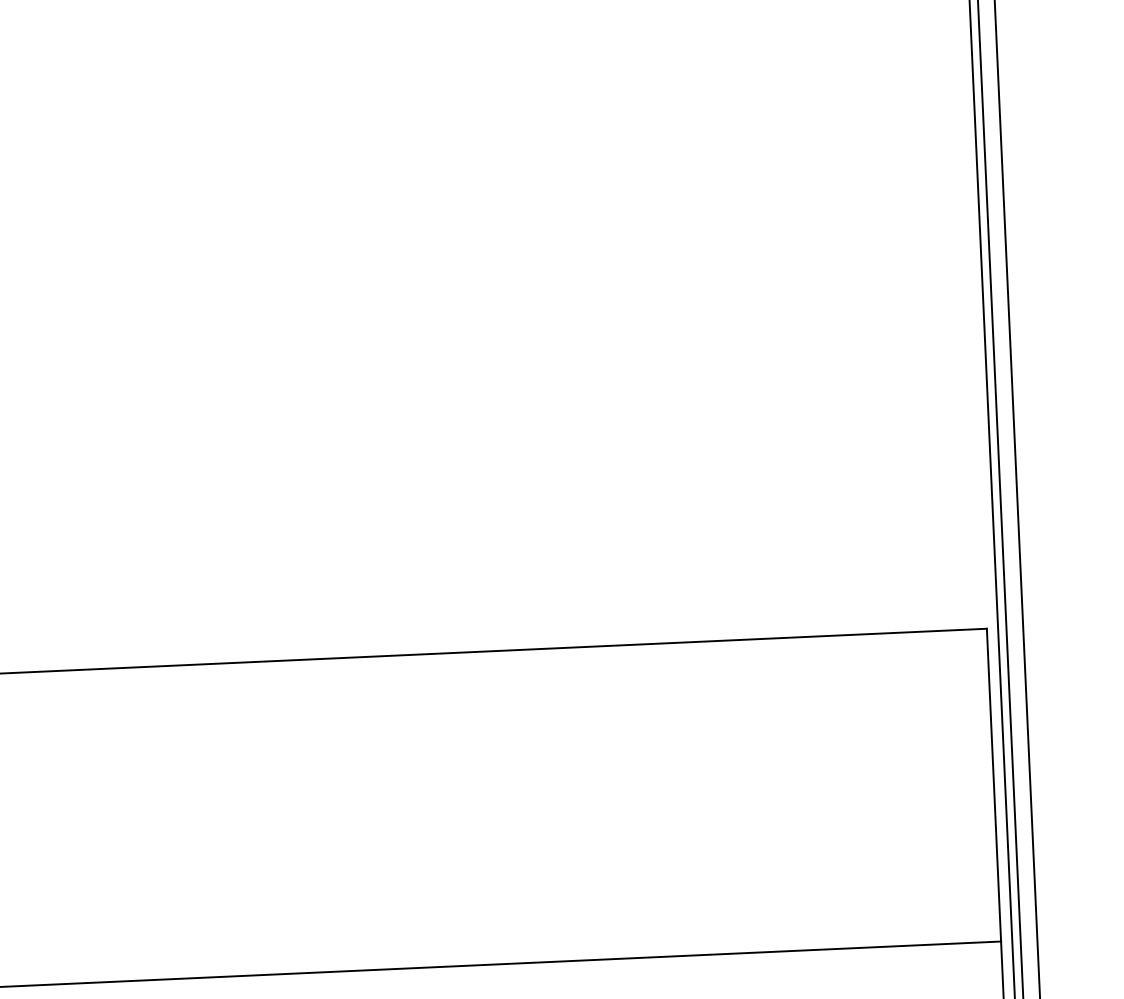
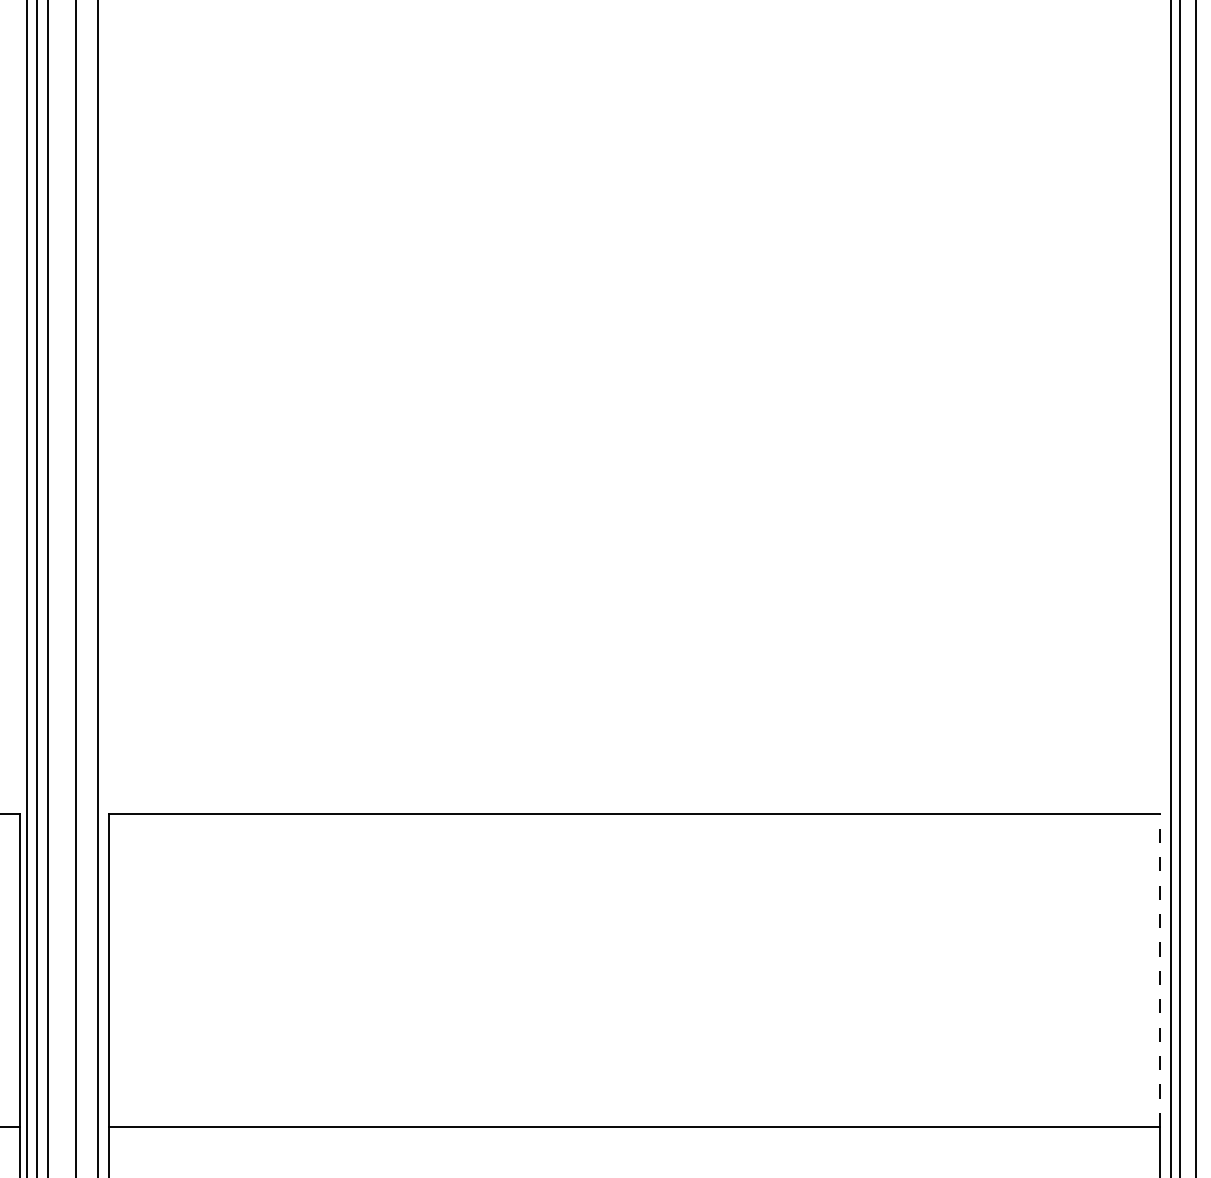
line: (993, 785) -> (1159, 970), solid -> dashed

